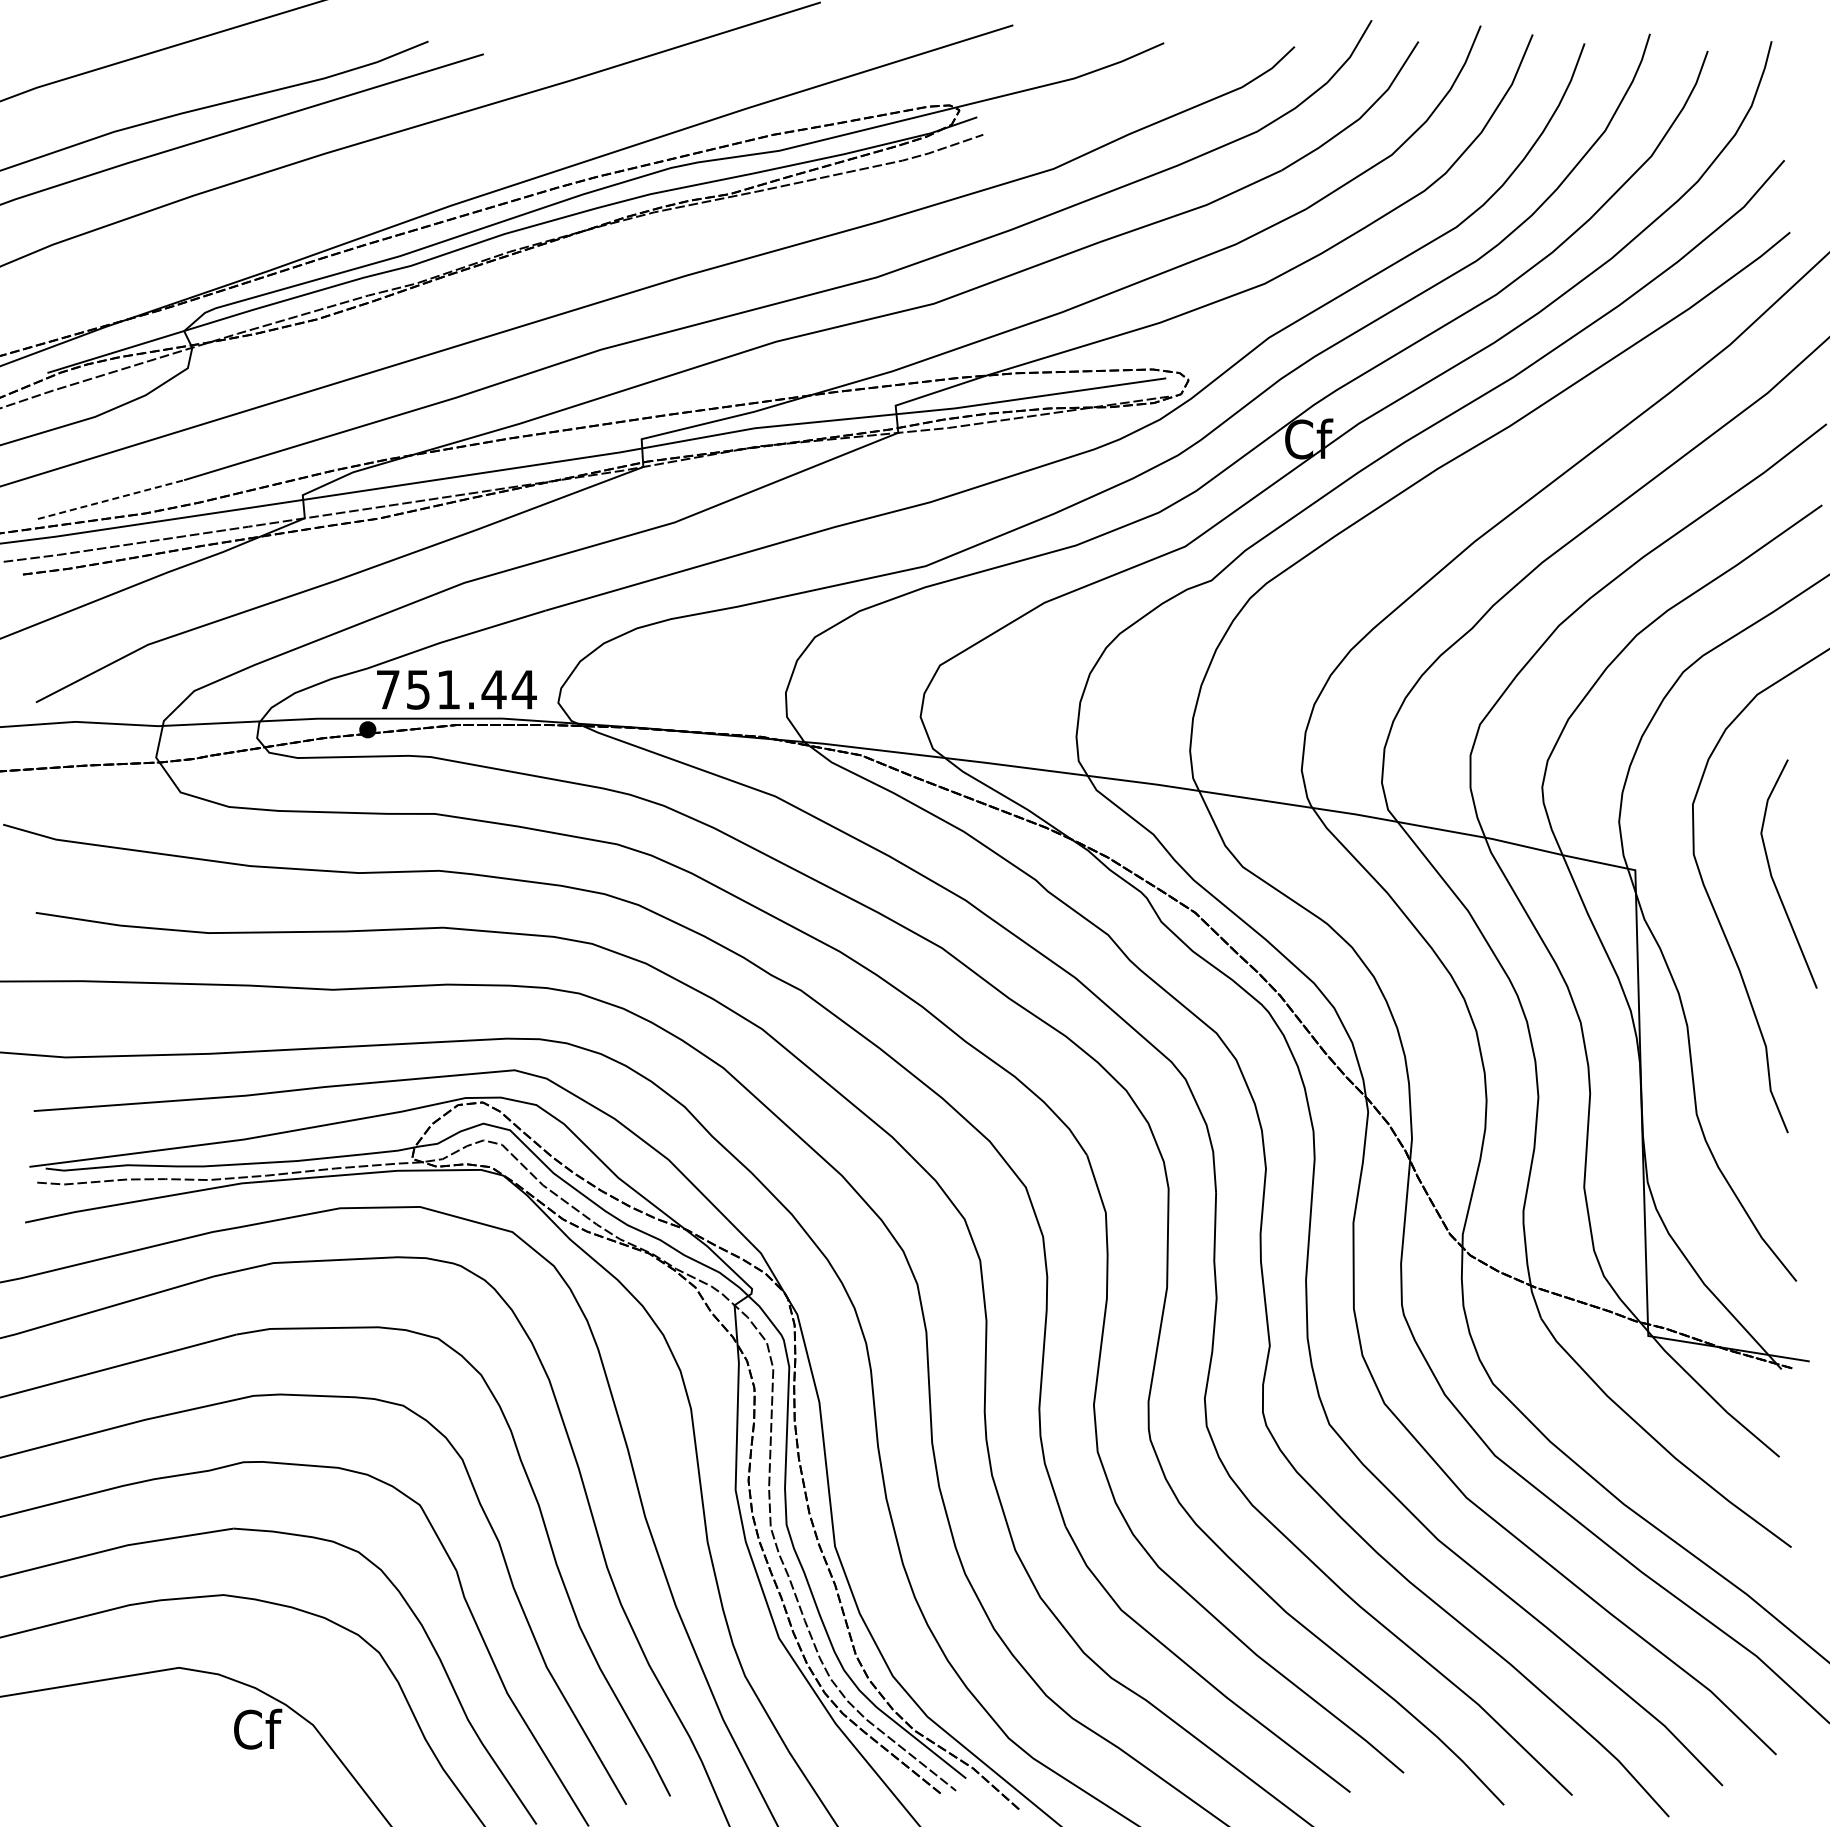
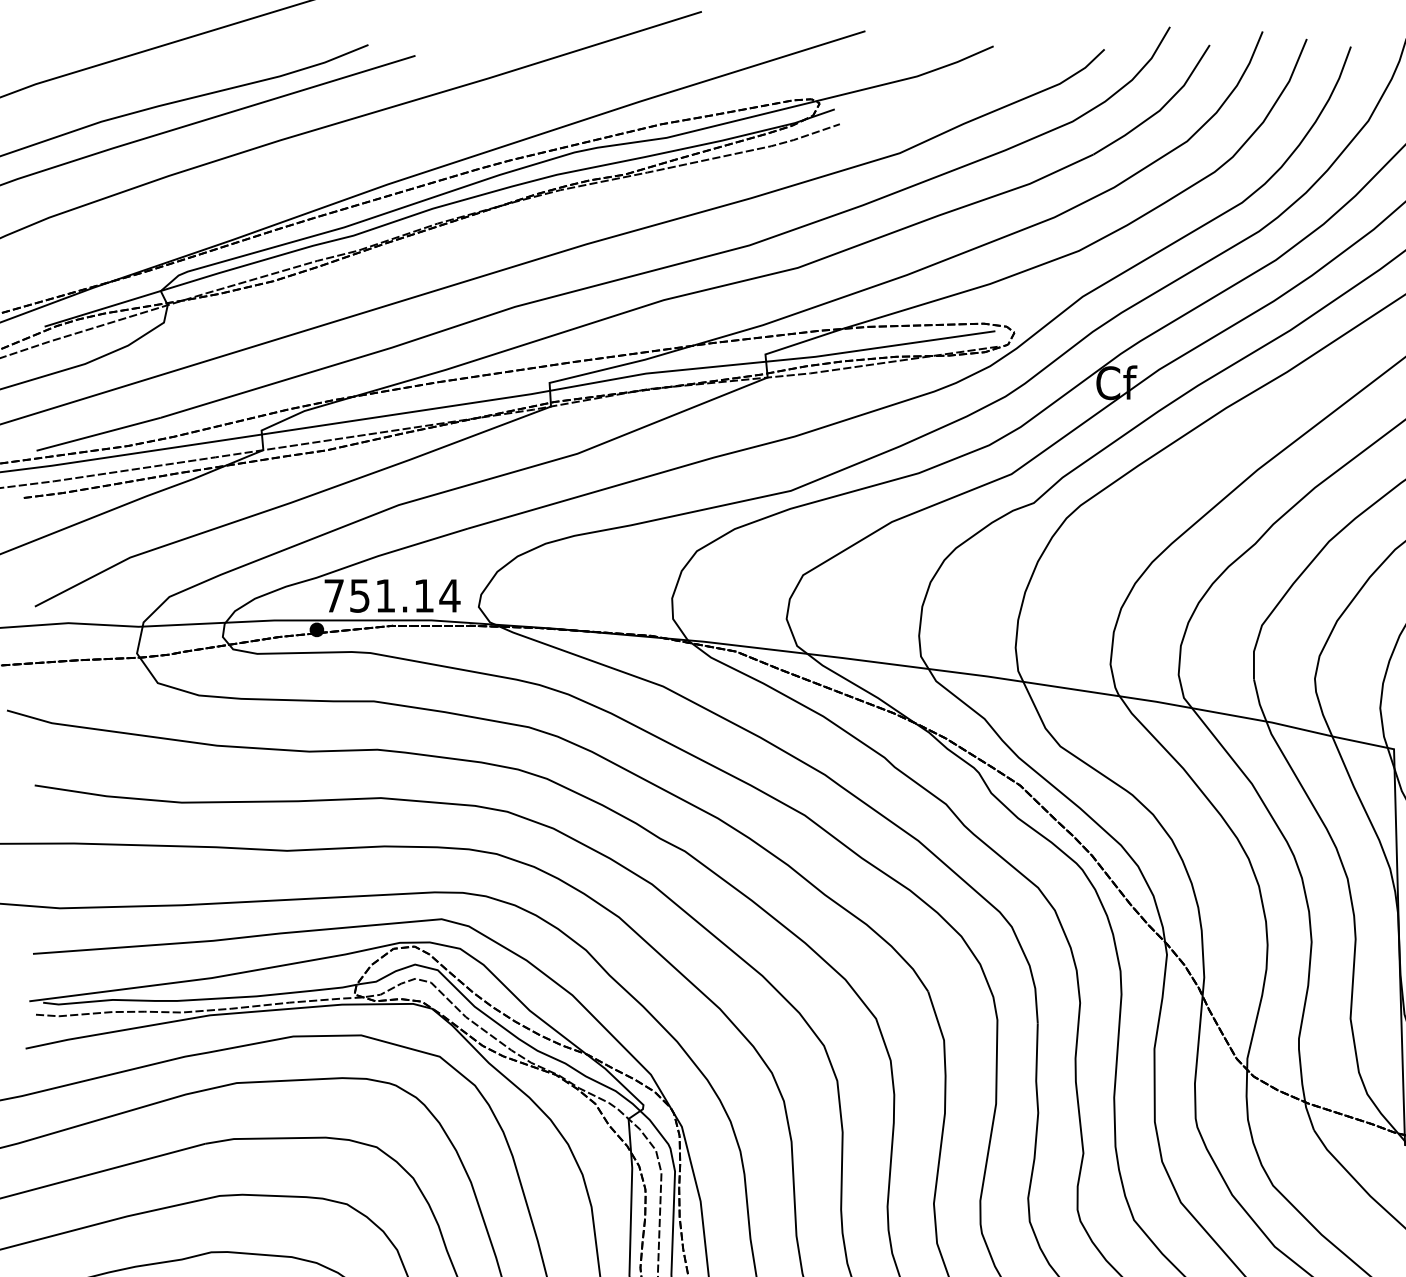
line: (111, 499) -> (99, 434), dashed -> solid
text: (493, 689) -> (423, 595), 751.44 -> 751.14

